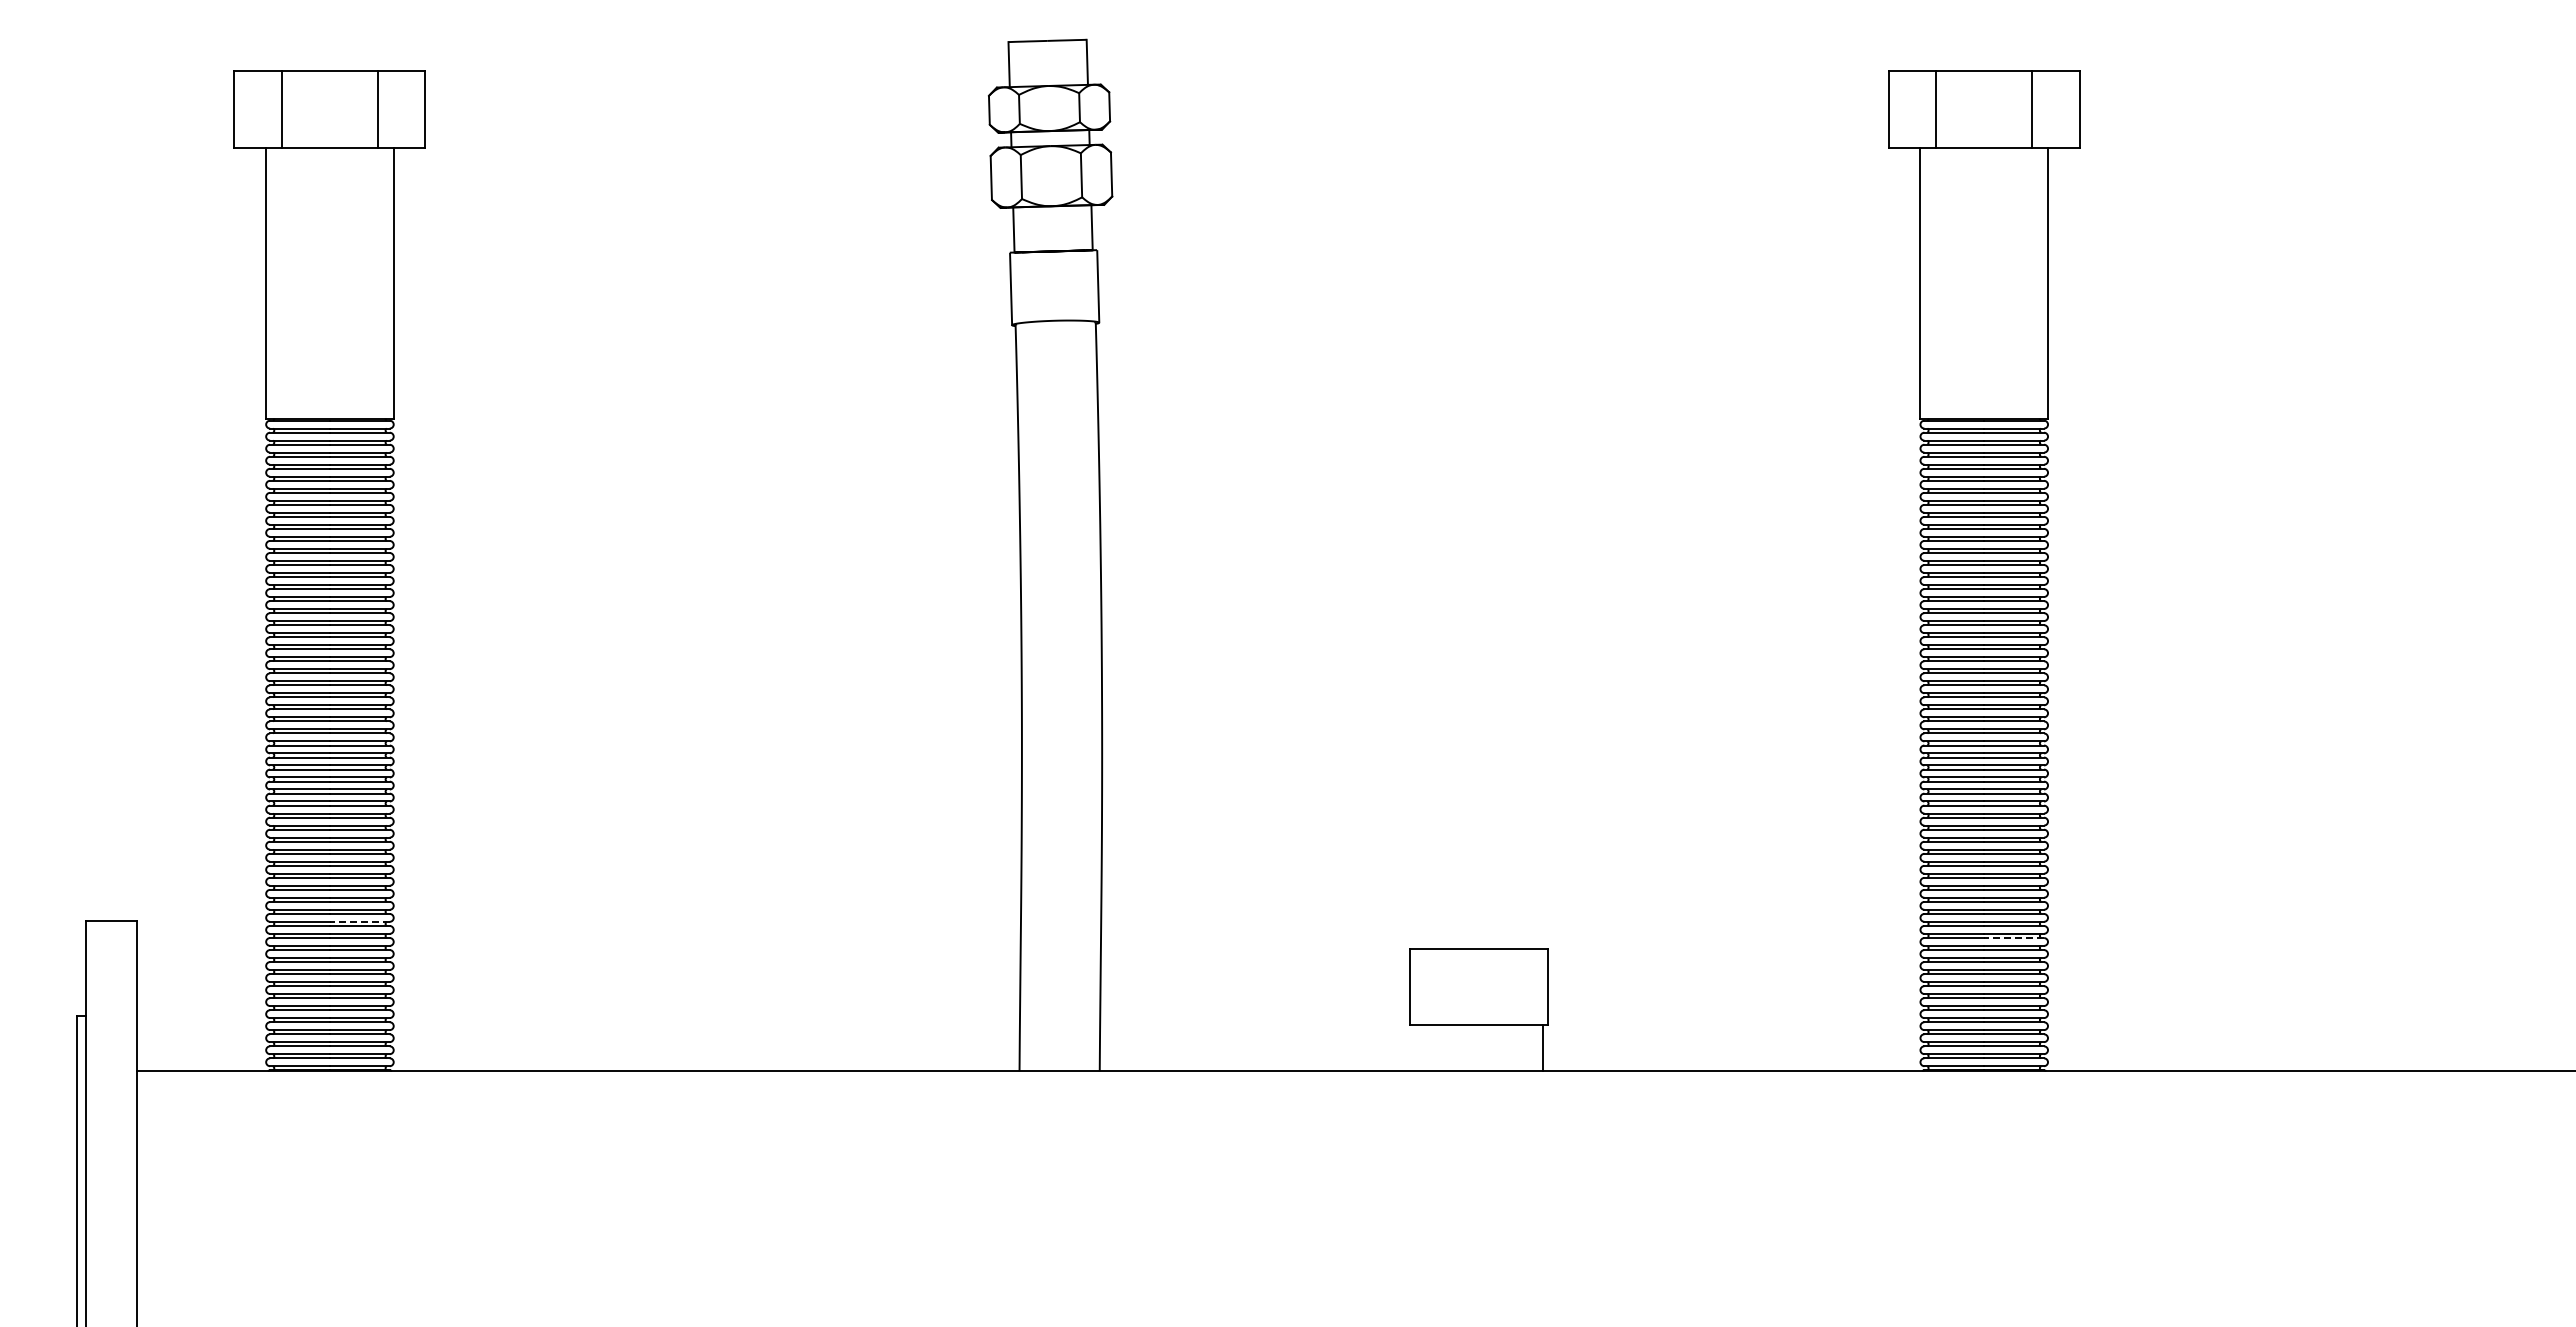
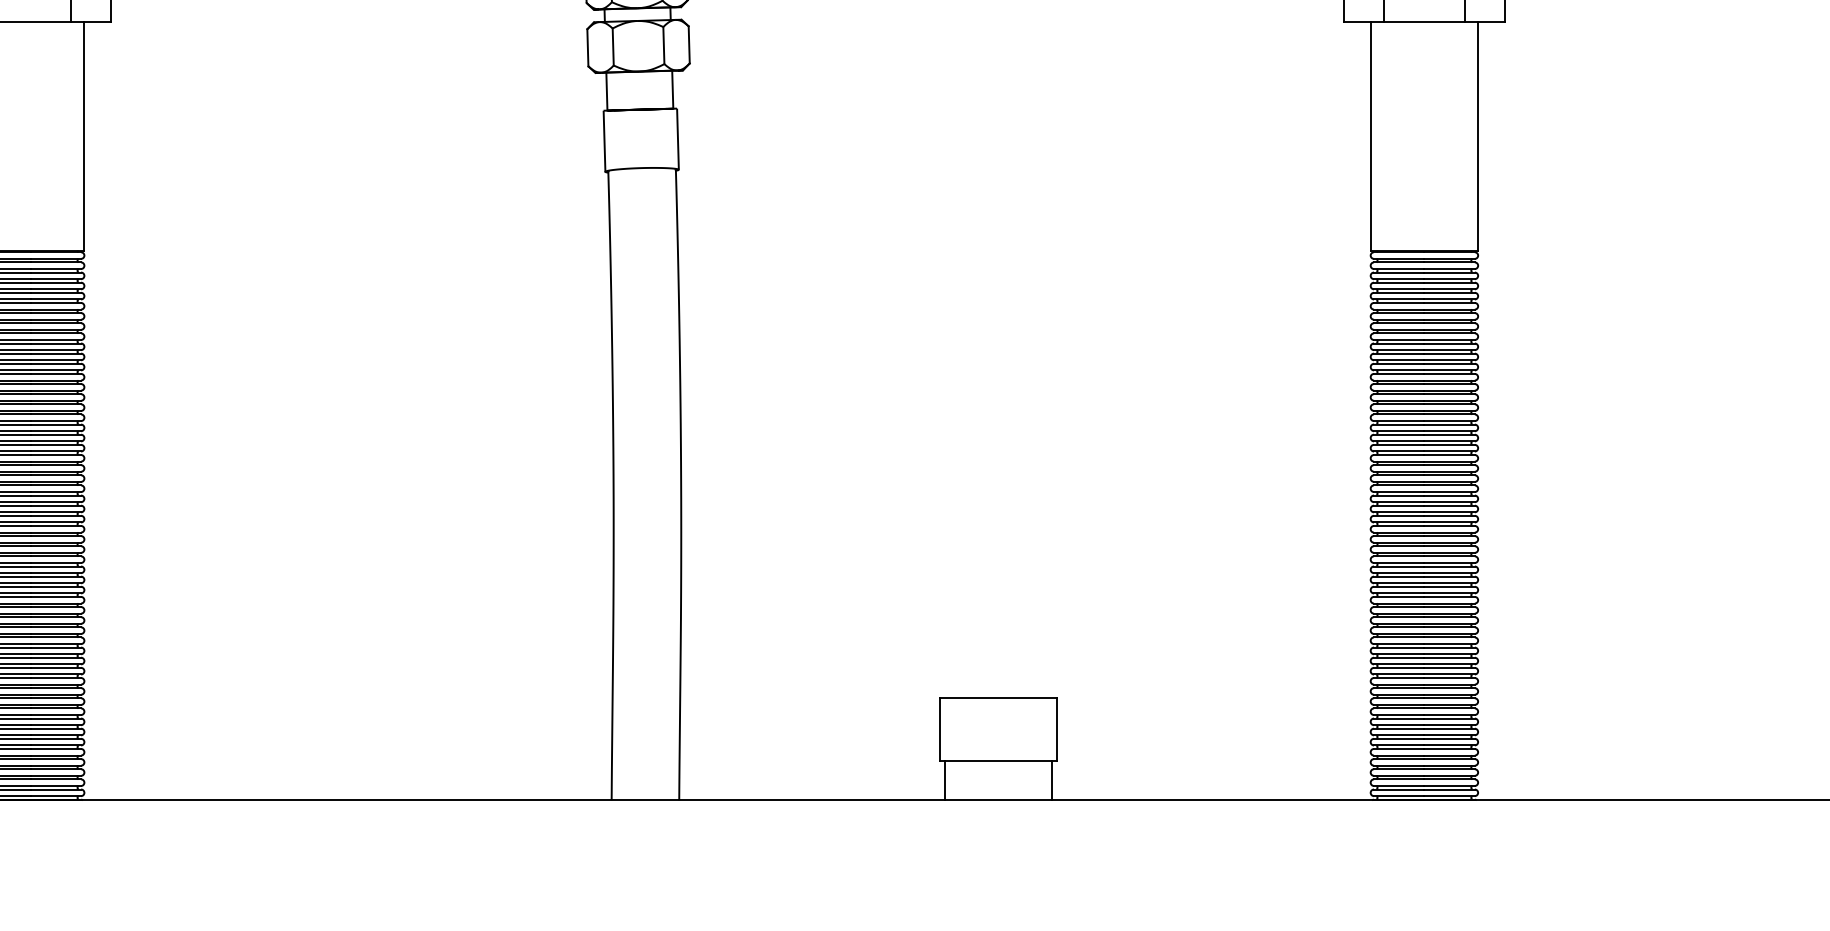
line: (359, 921) -> (55, 674), dashed -> solid
line: (2014, 938) -> (1449, 688), dashed -> solid
line: (1415, 1047) -> (945, 780), added

